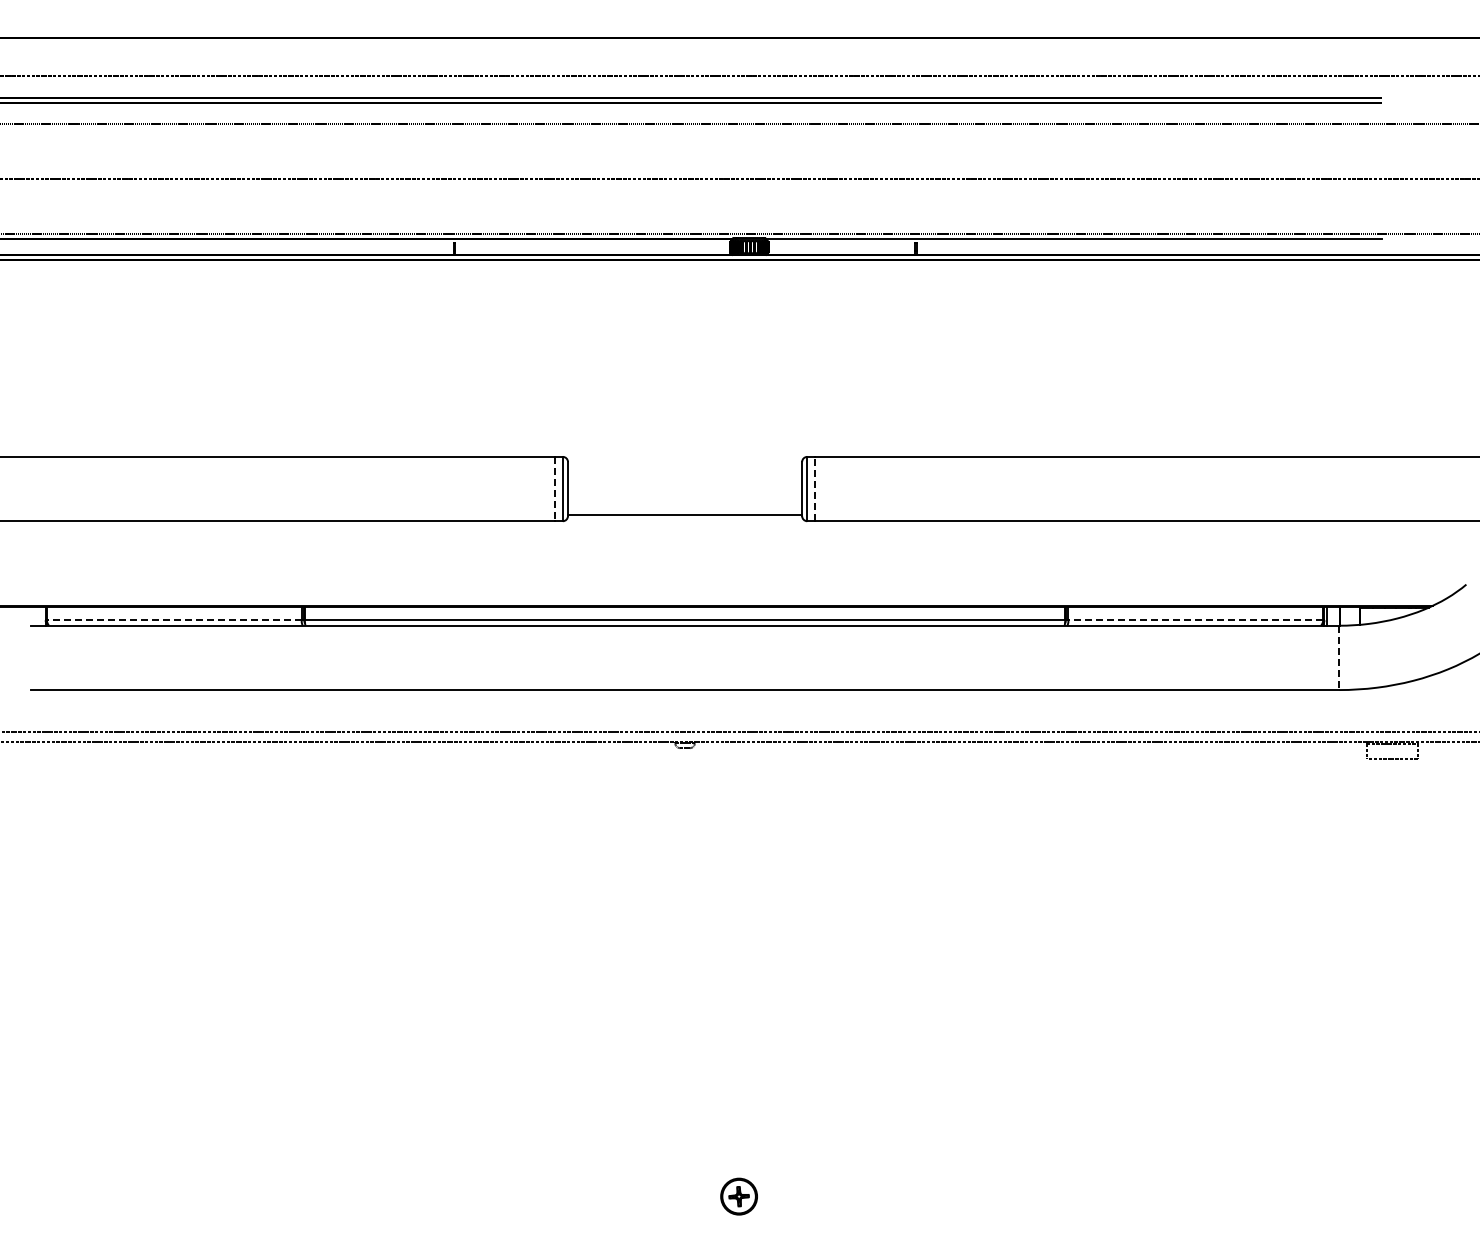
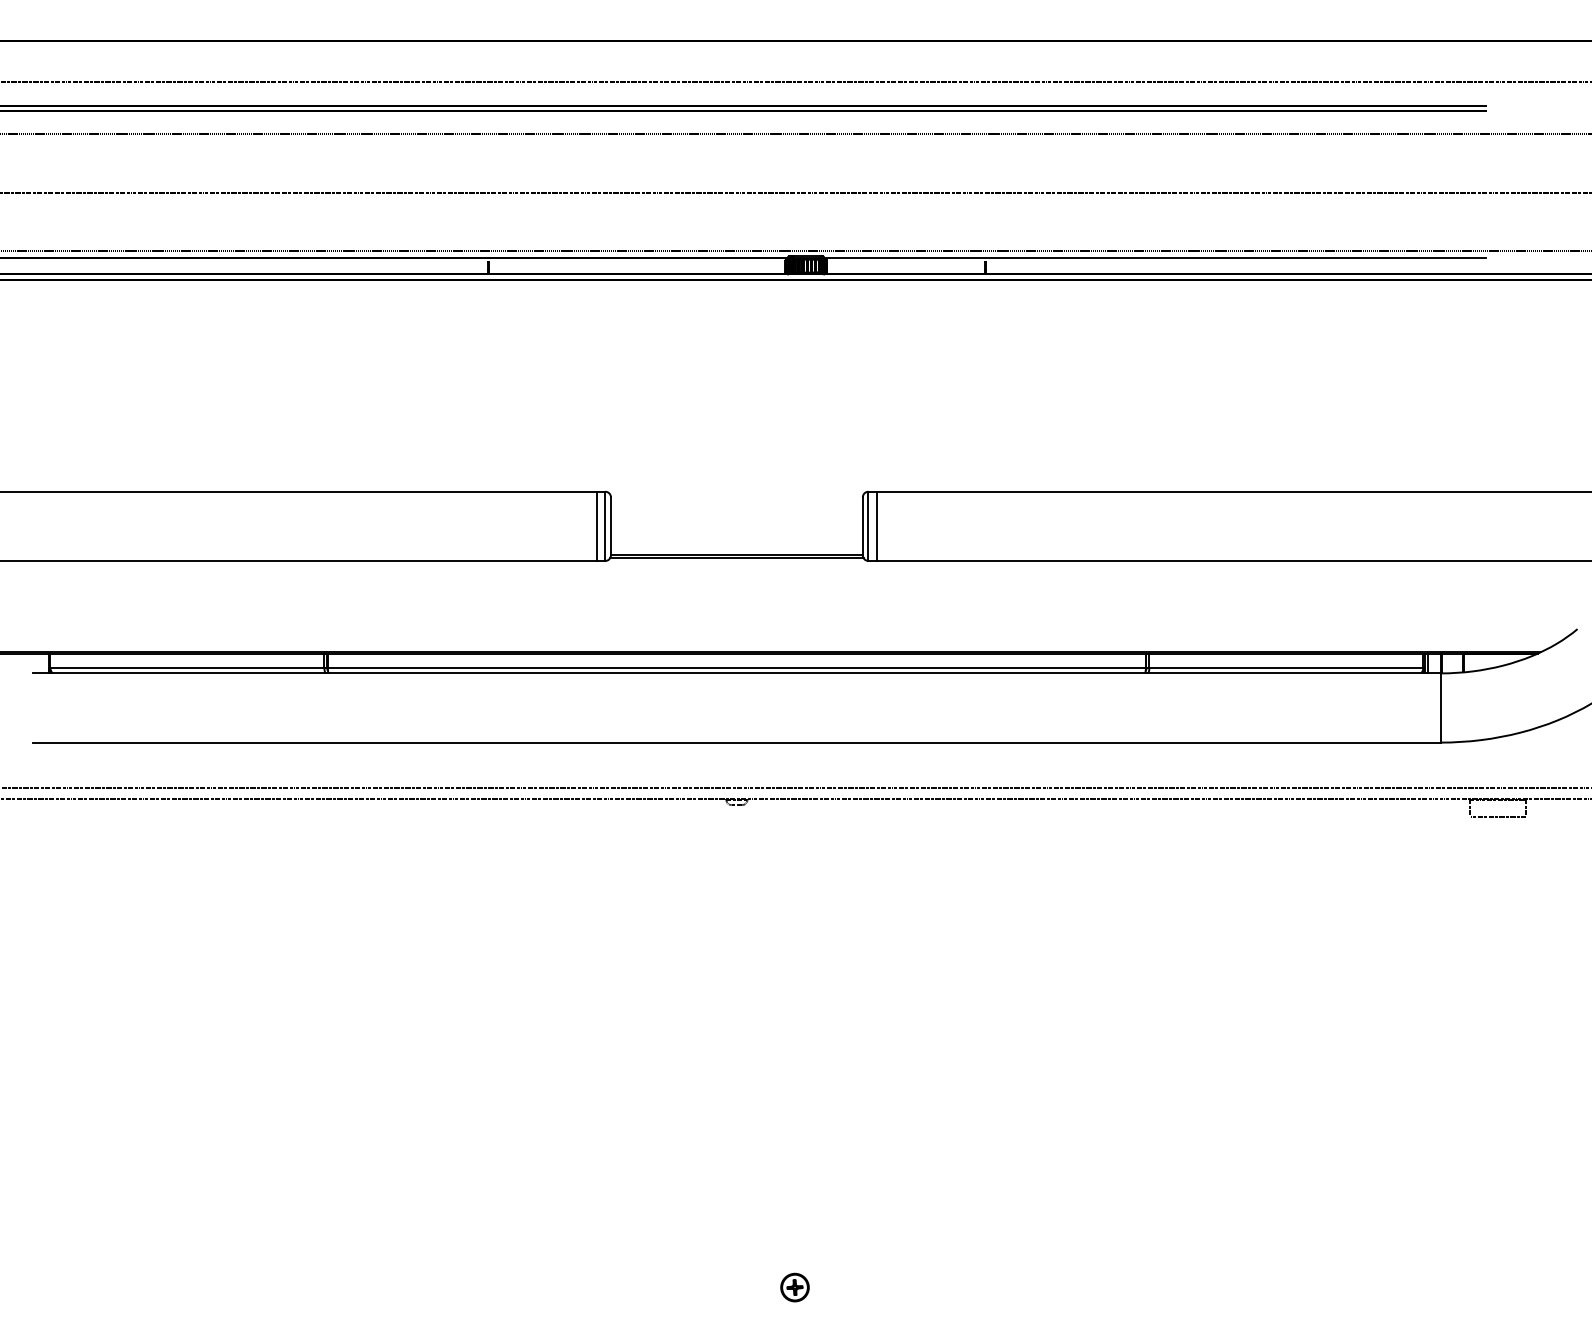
line: (815, 488) -> (877, 525), dashed -> solid
line: (555, 489) -> (597, 526), dashed -> solid
line: (684, 518) -> (736, 558), added
line: (173, 620) -> (186, 667), dashed -> solid
line: (1195, 620) -> (1286, 667), dashed -> solid
line: (1339, 658) -> (1441, 708), dashed -> solid
part: (738, 1196) -> (794, 1287), size x0.71

